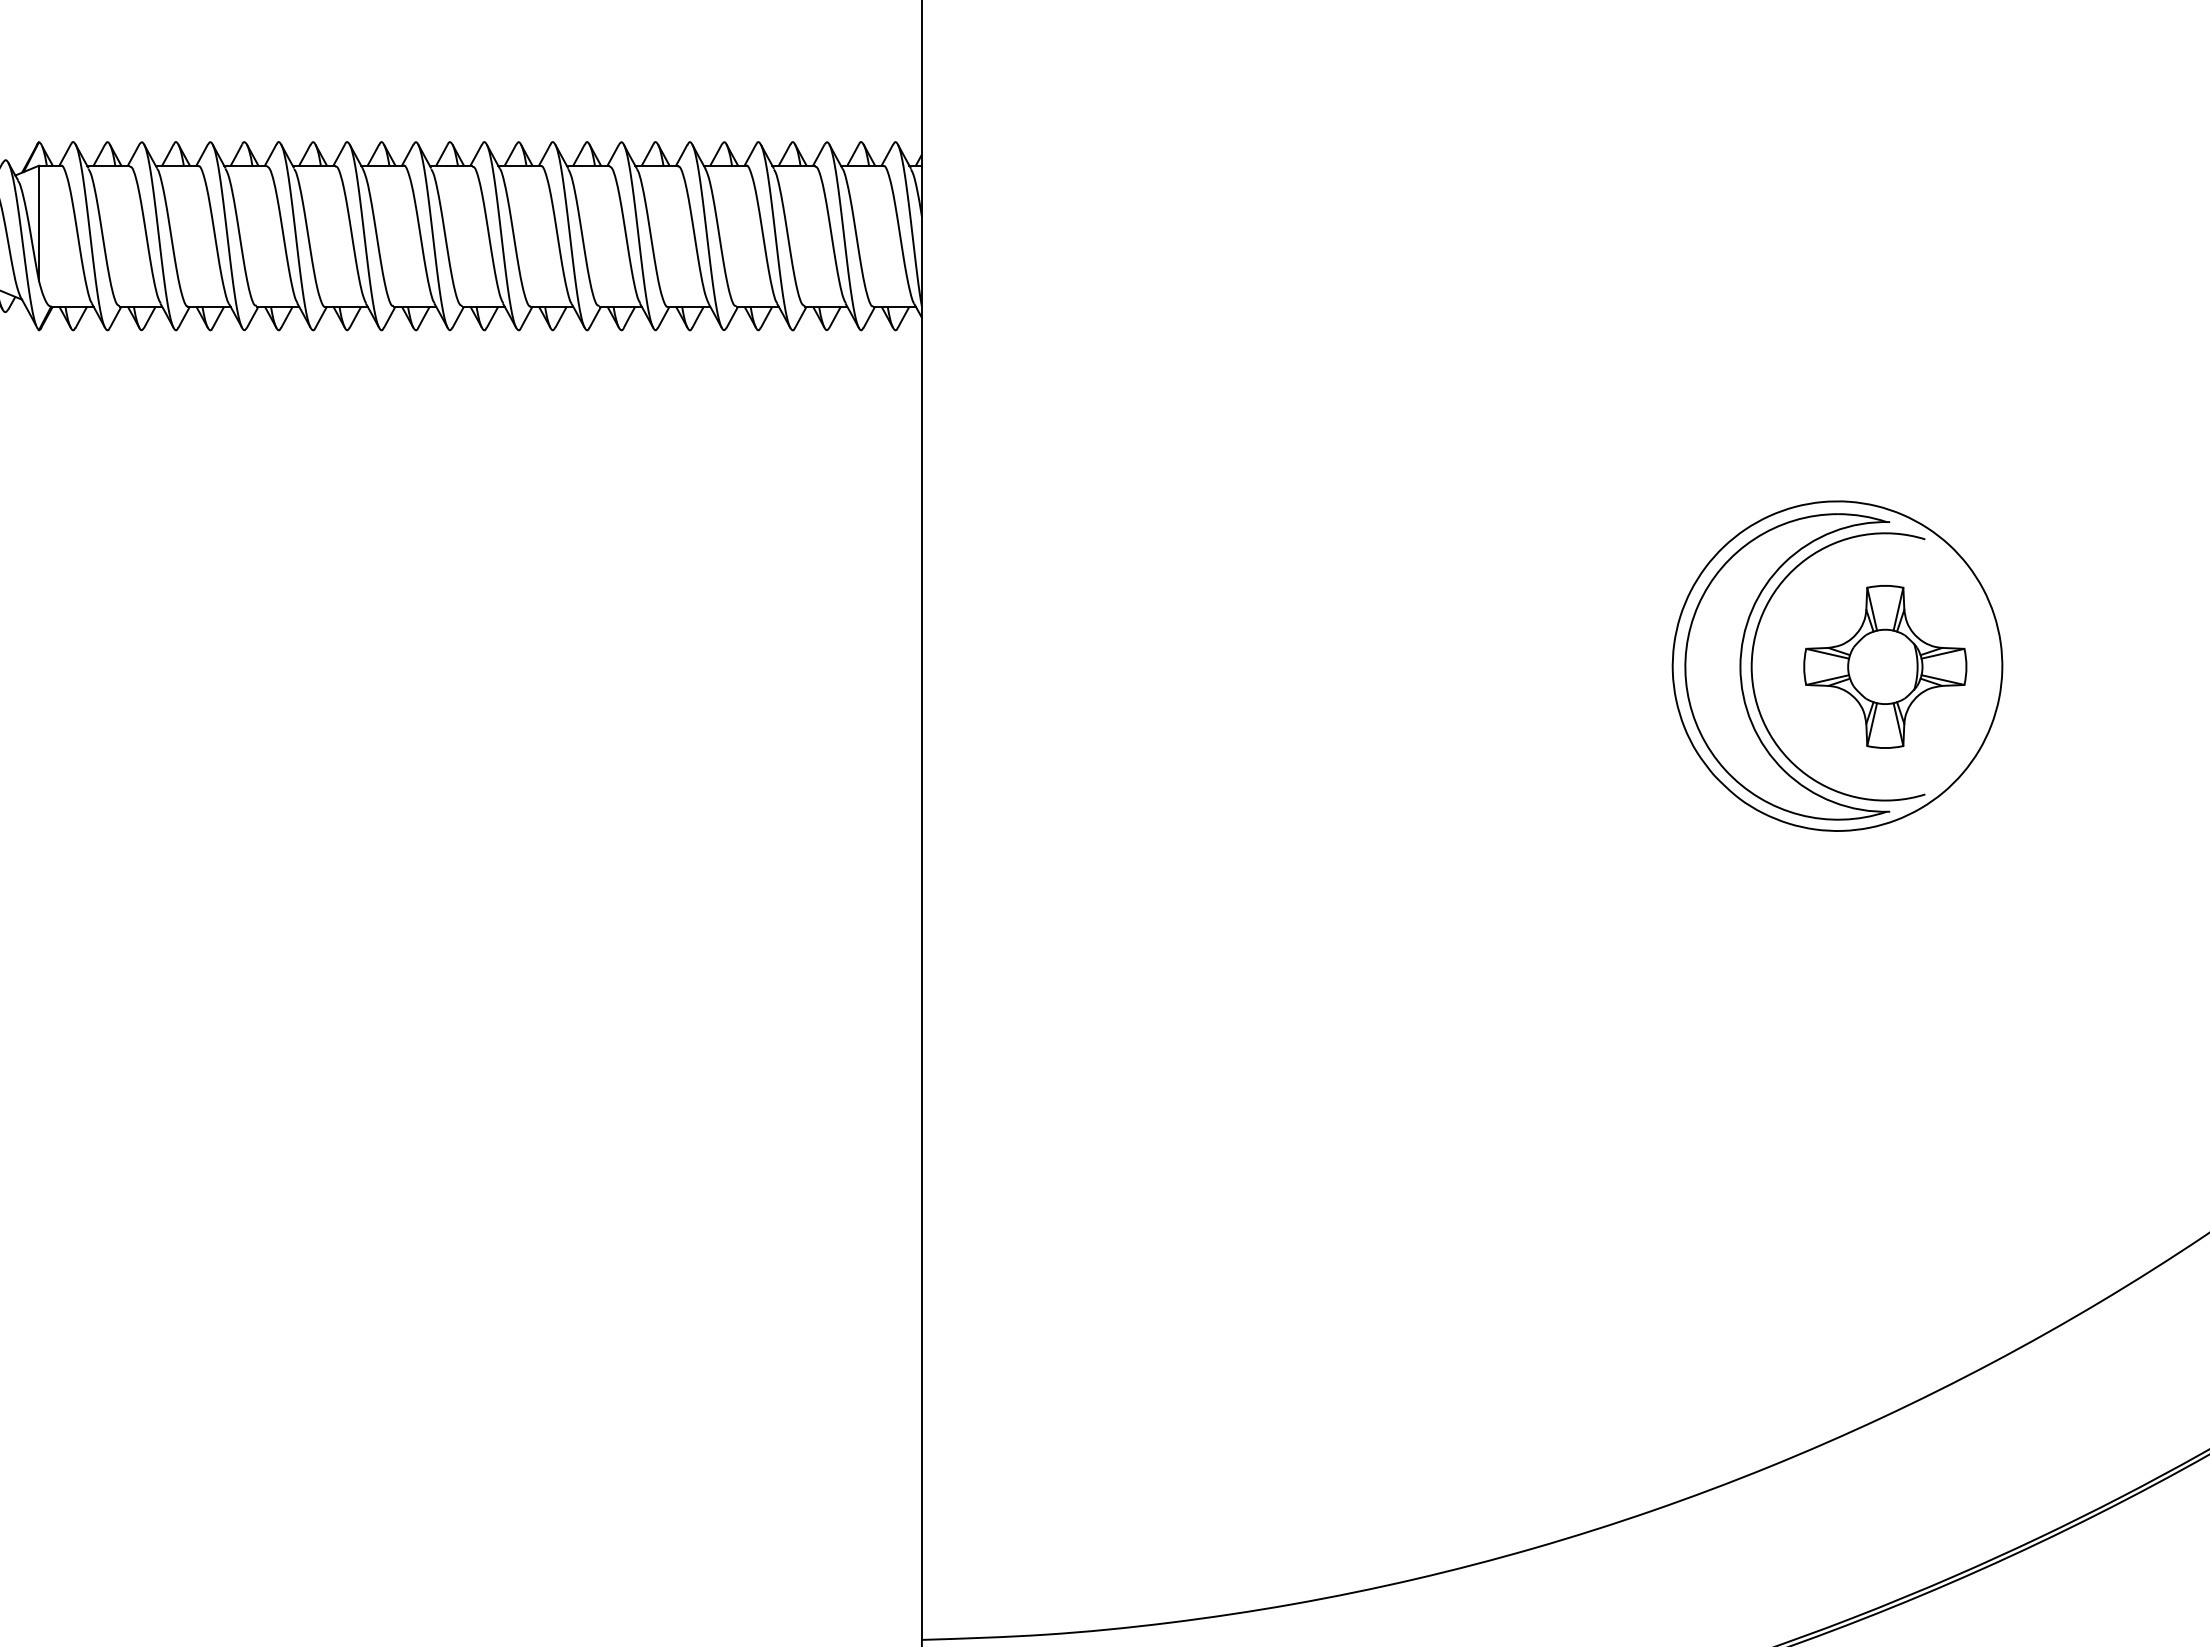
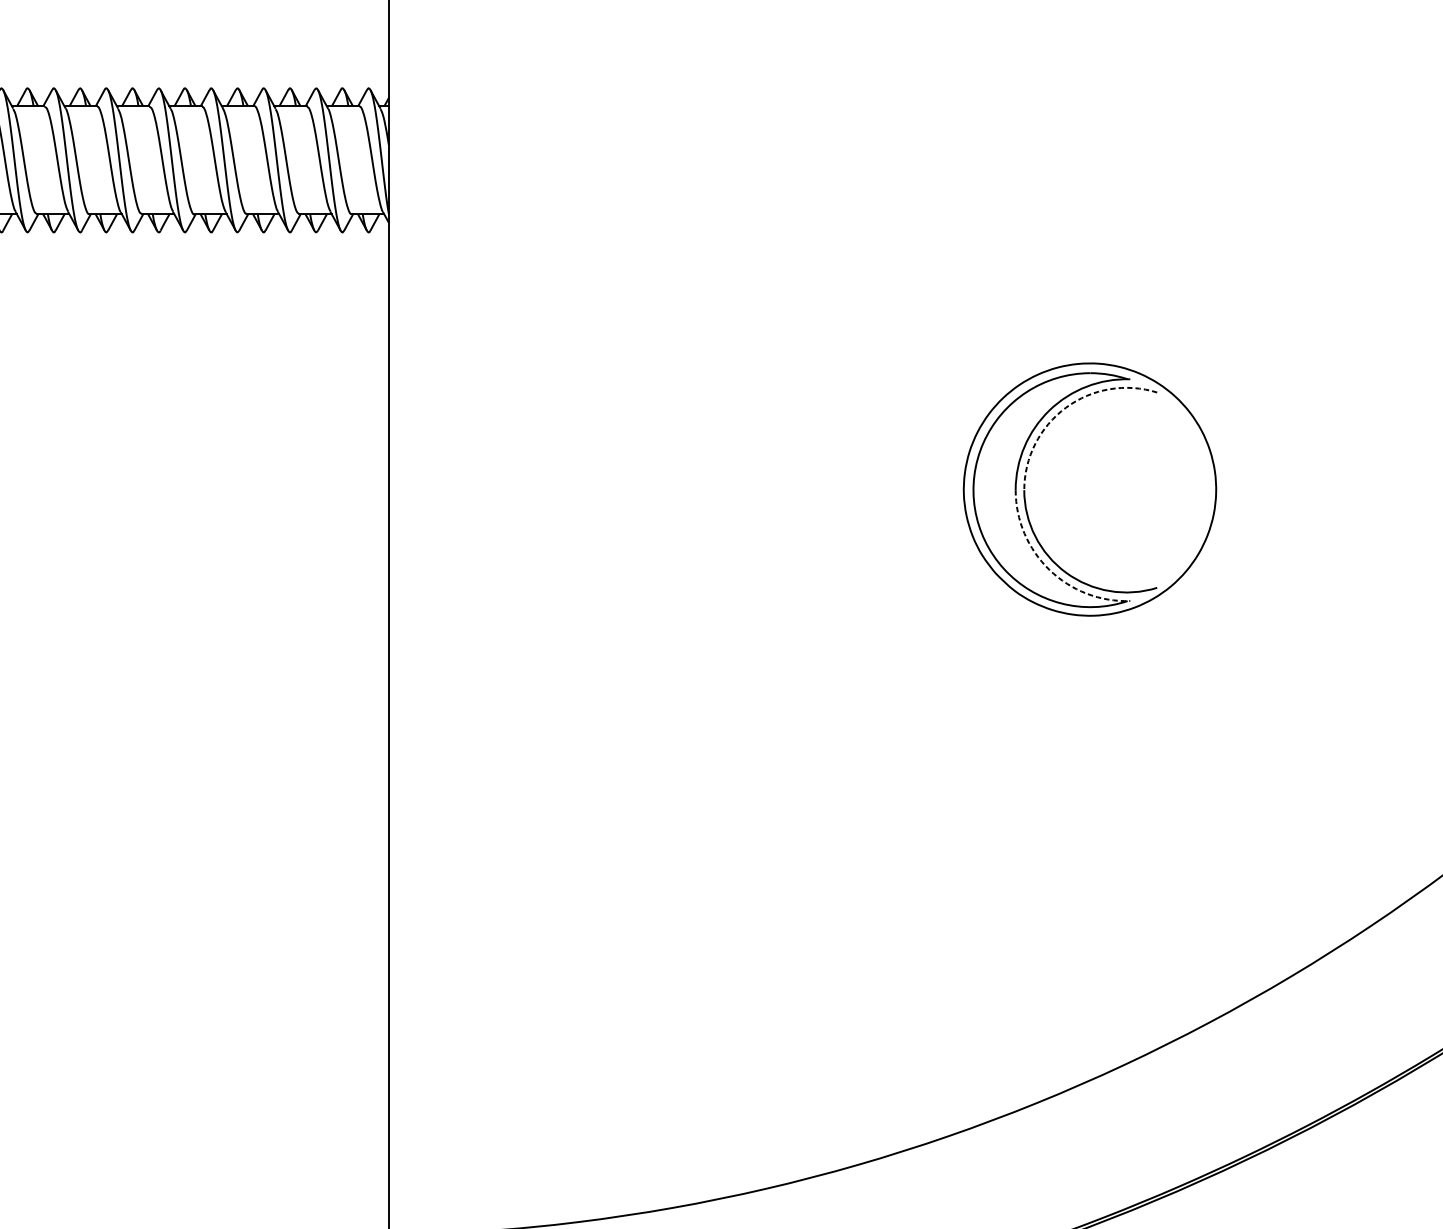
arc: (1806, 559) -> (1066, 407), solid -> dashed
part: (1885, 666) -> (1126, 489), removed
arc: (1784, 771) -> (1049, 570), solid -> dashed

